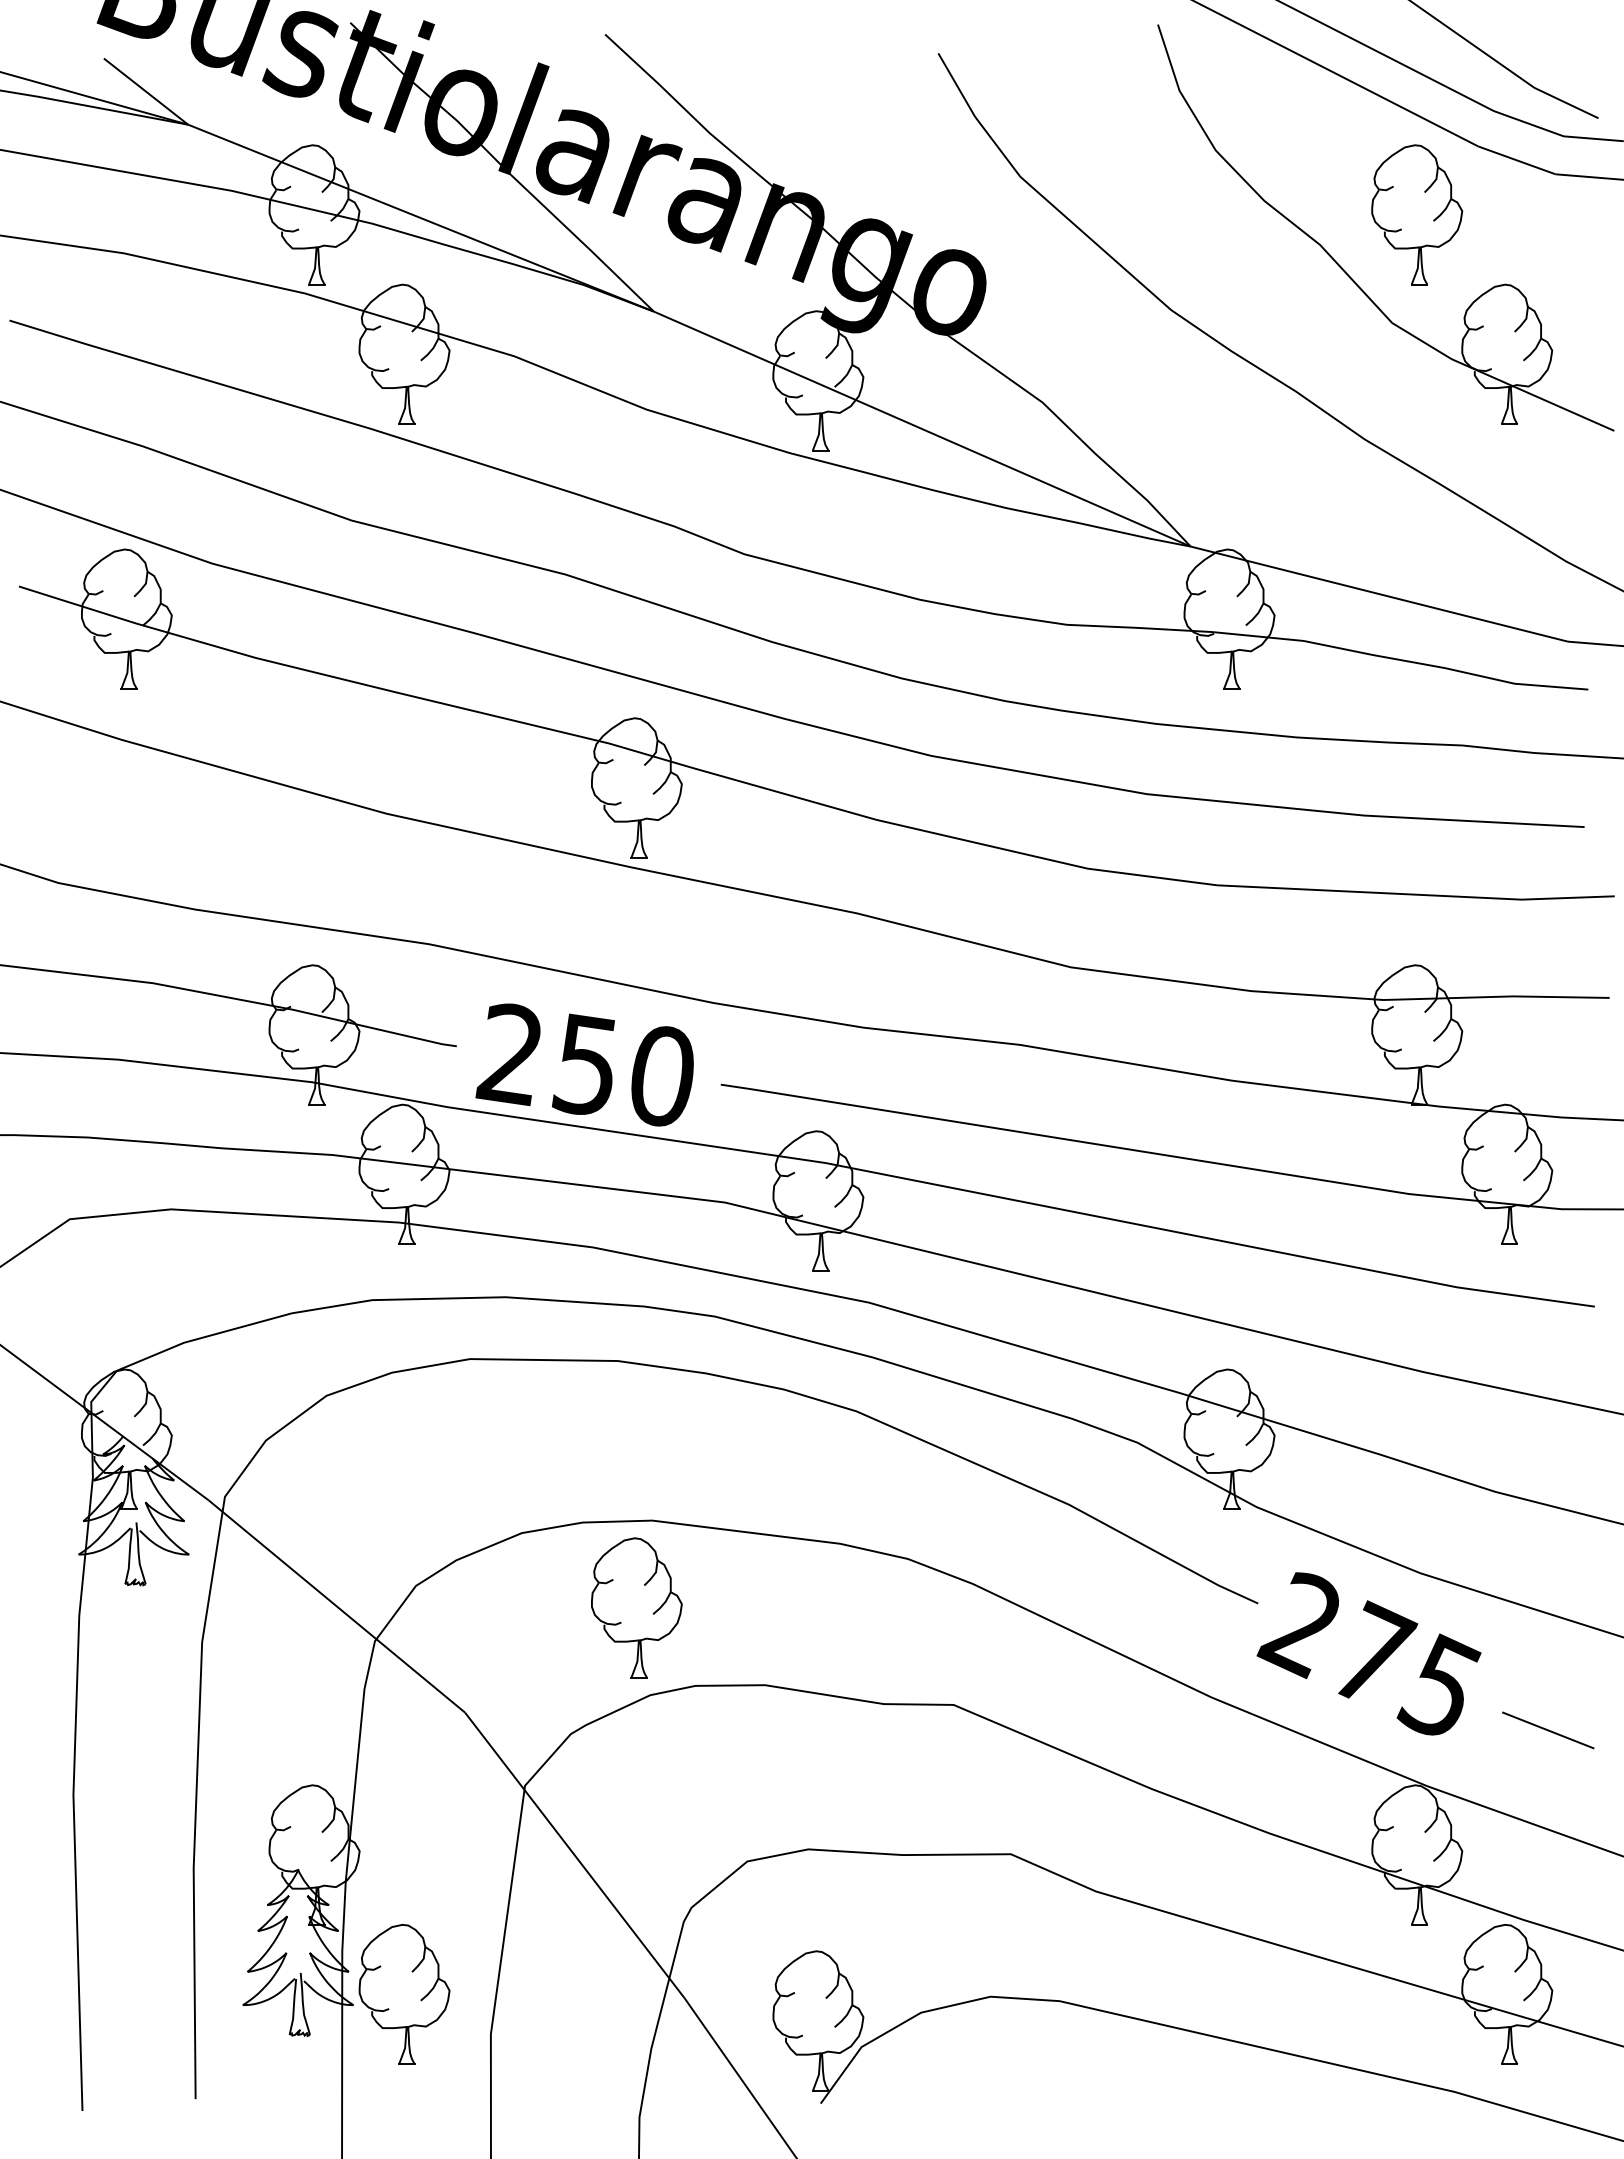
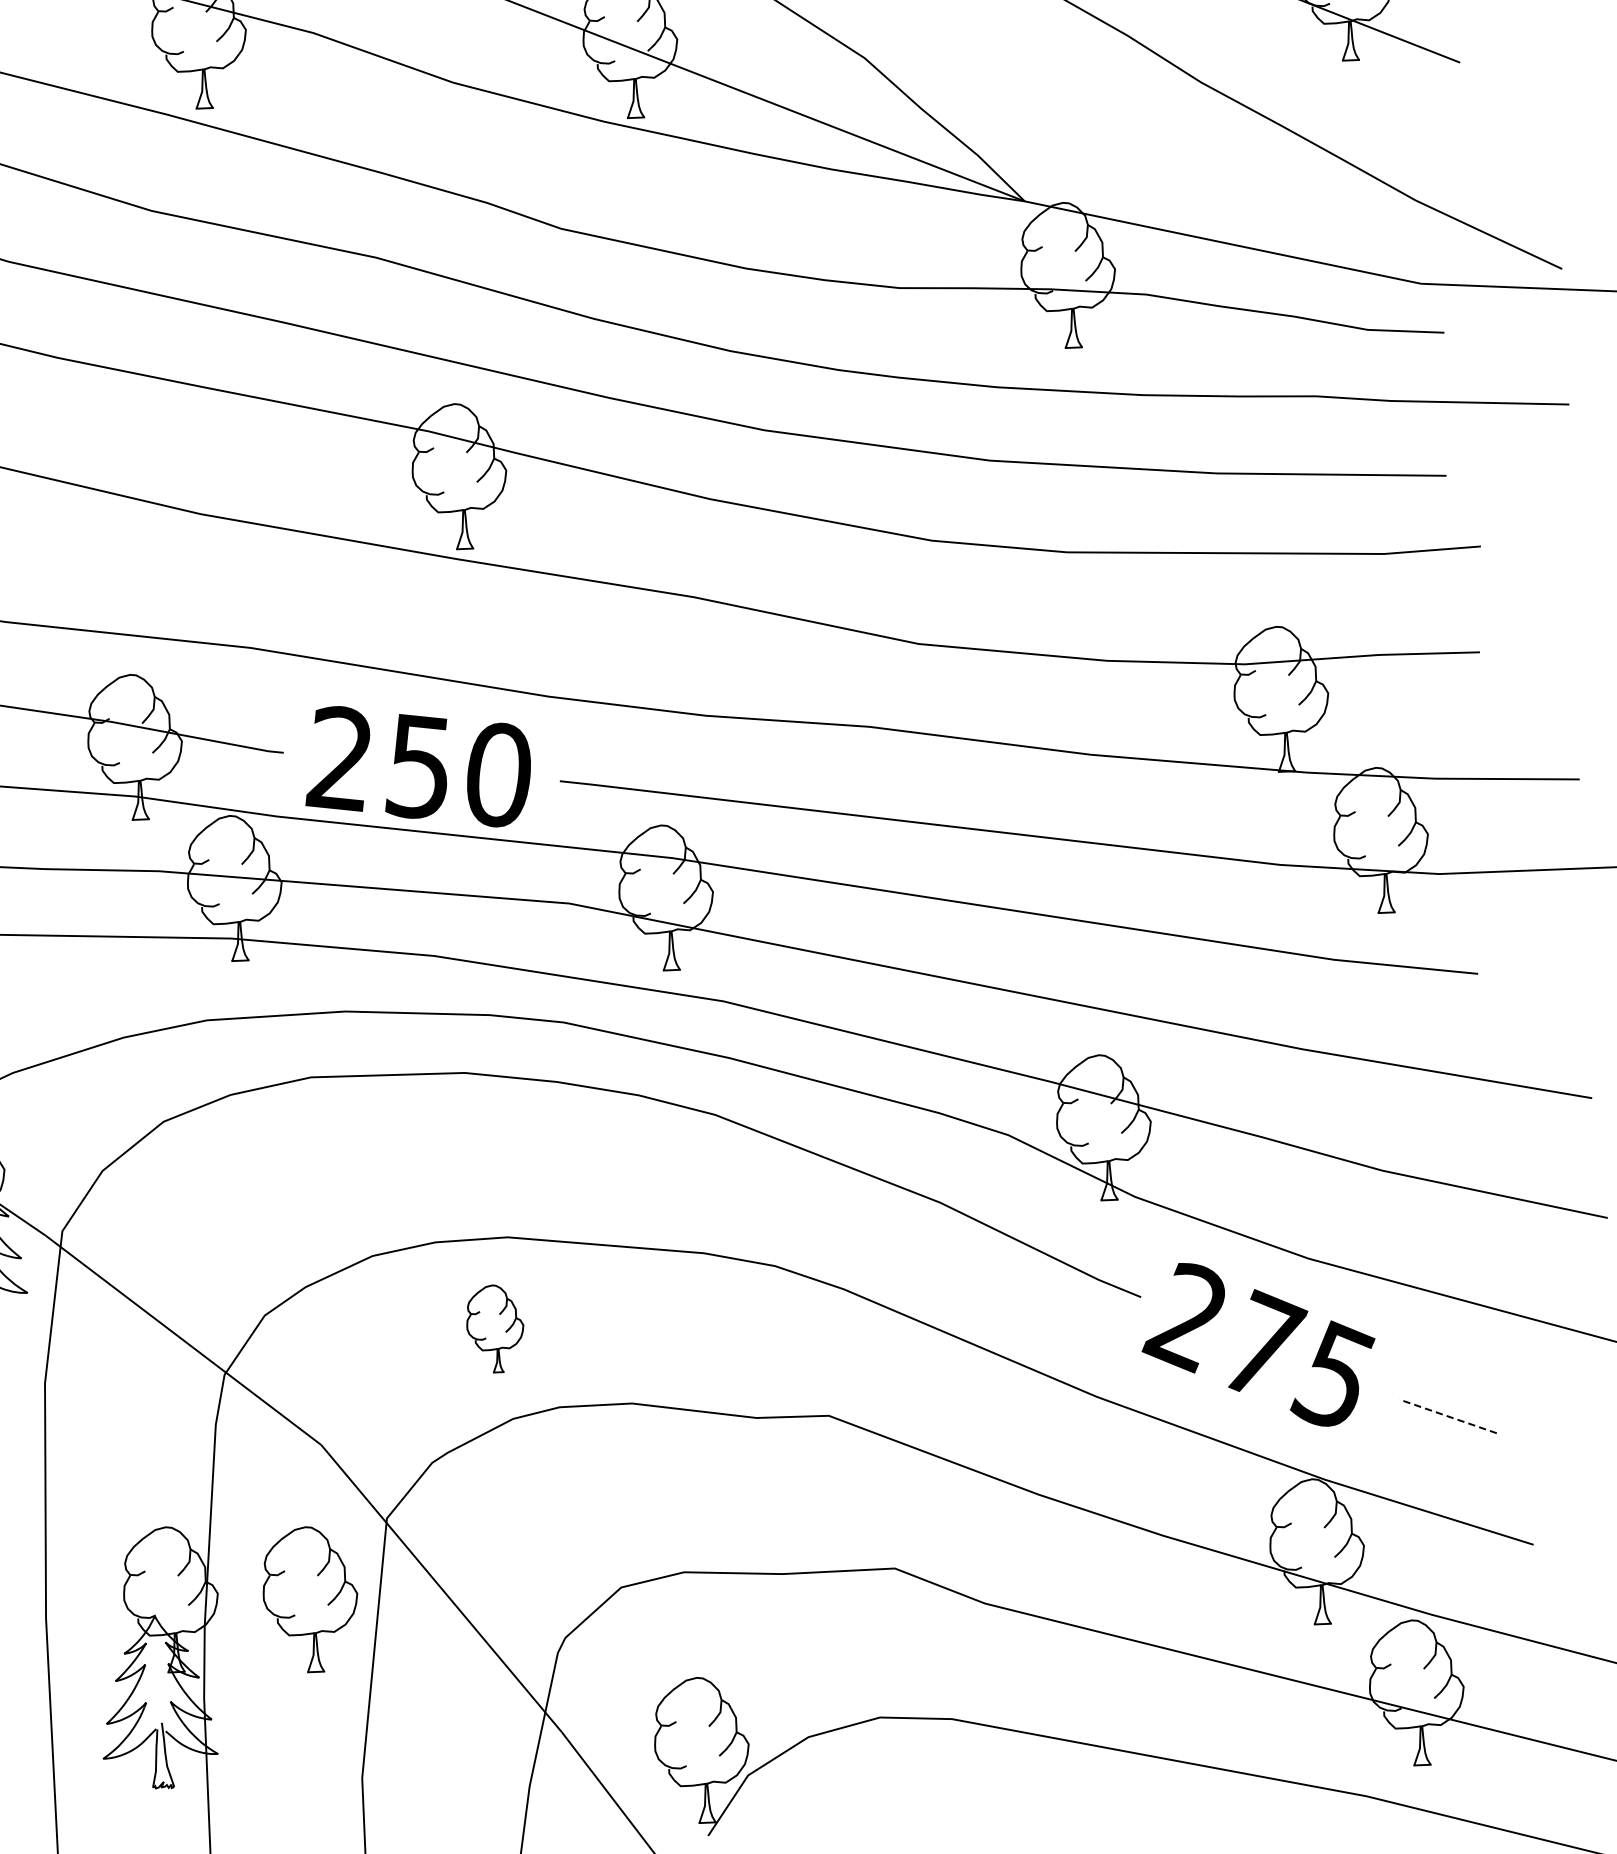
part: (636, 1607) -> (494, 1328), size x0.6
line: (1548, 1730) -> (1448, 1416), solid -> dashed
part: (404, 1994) -> (310, 1599), moved

